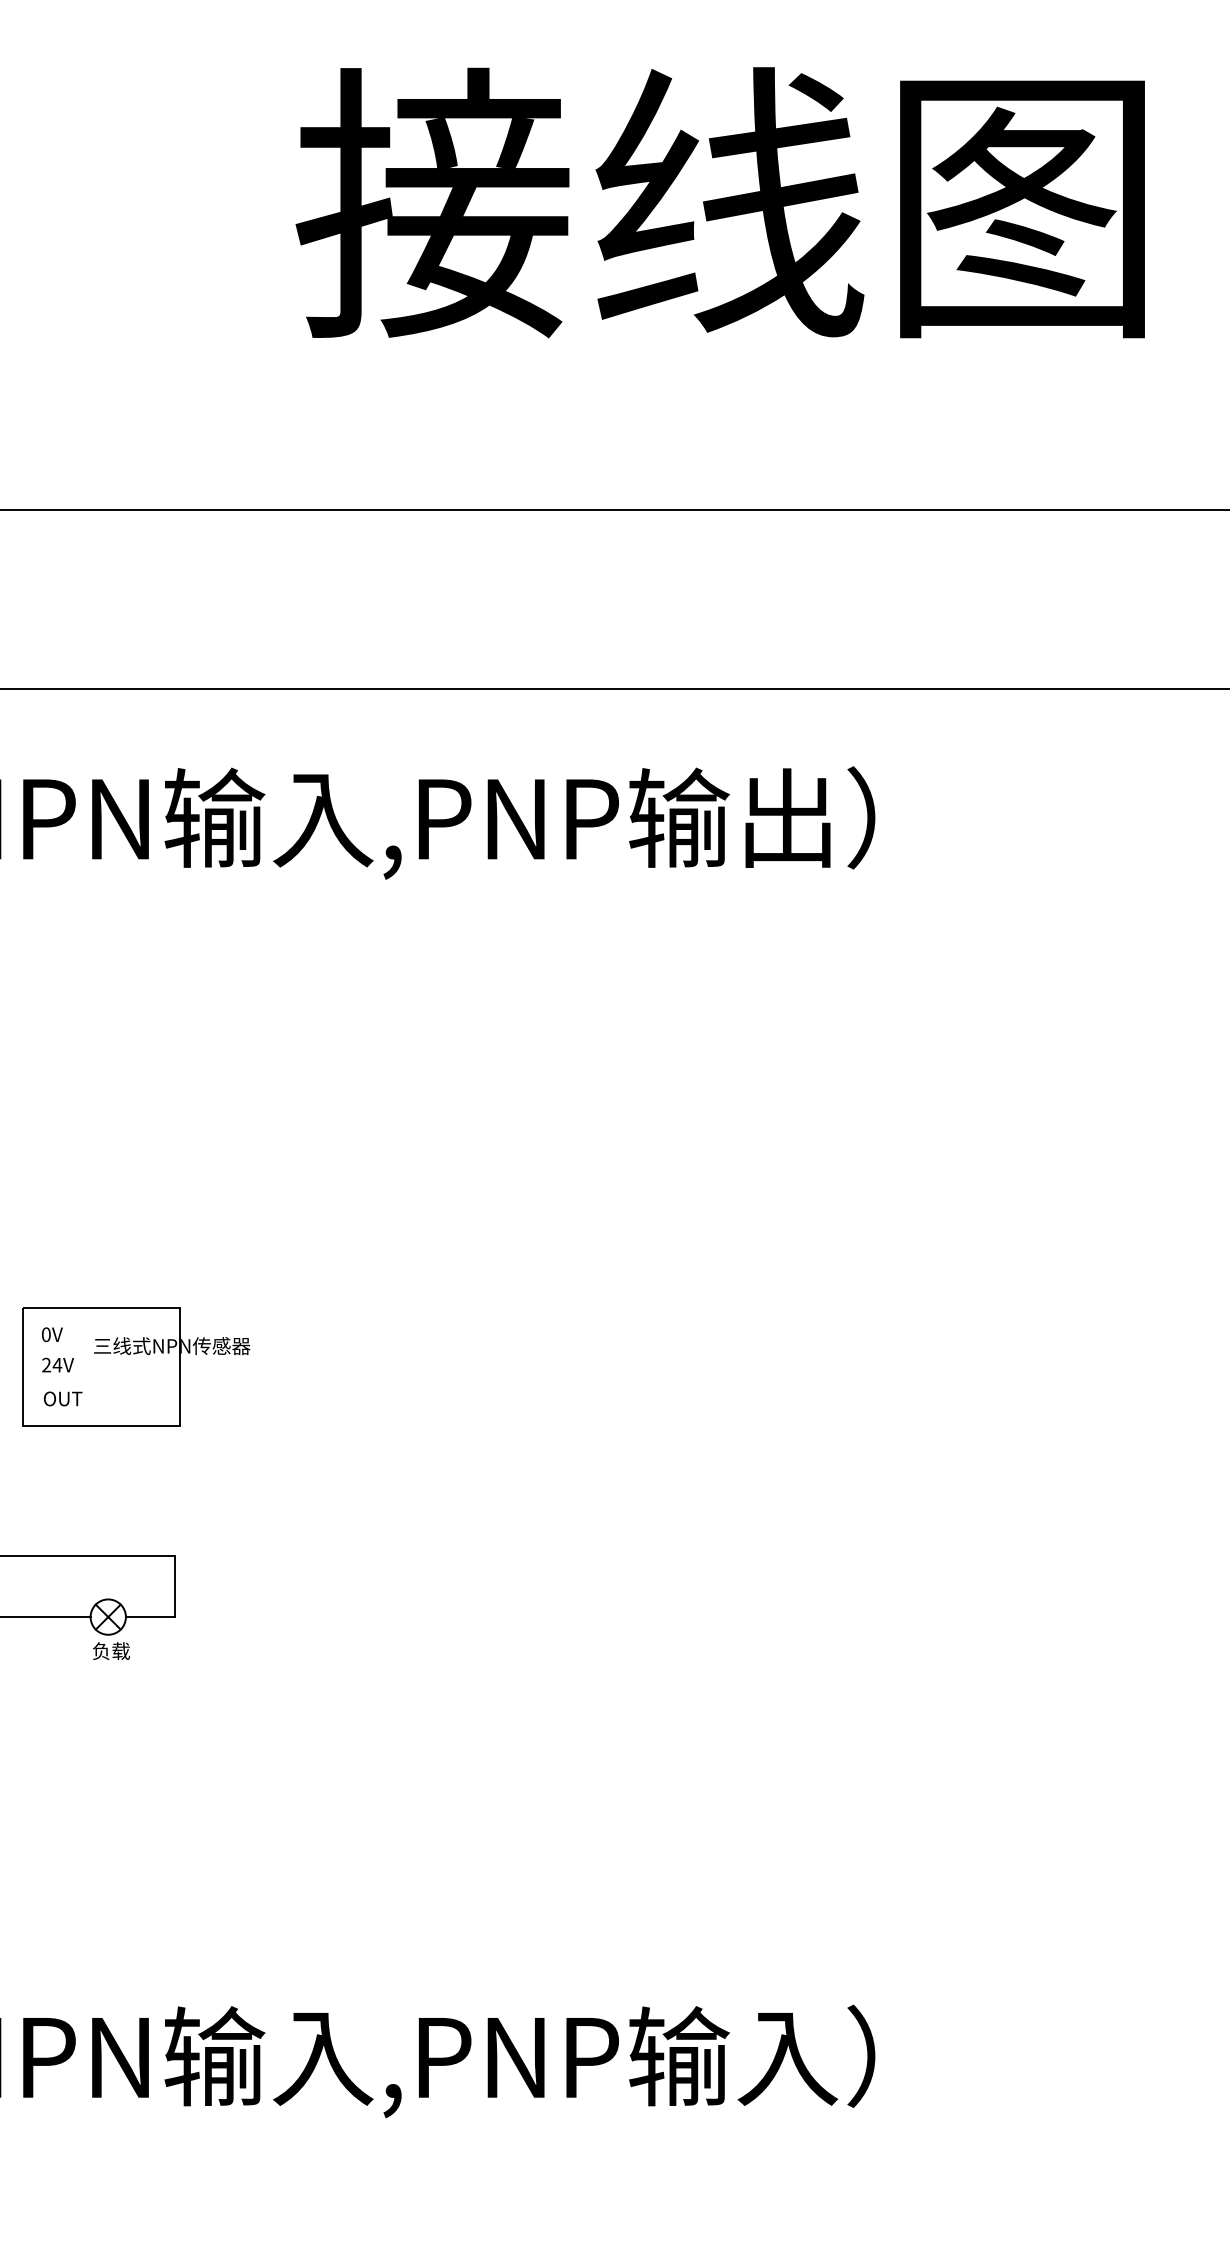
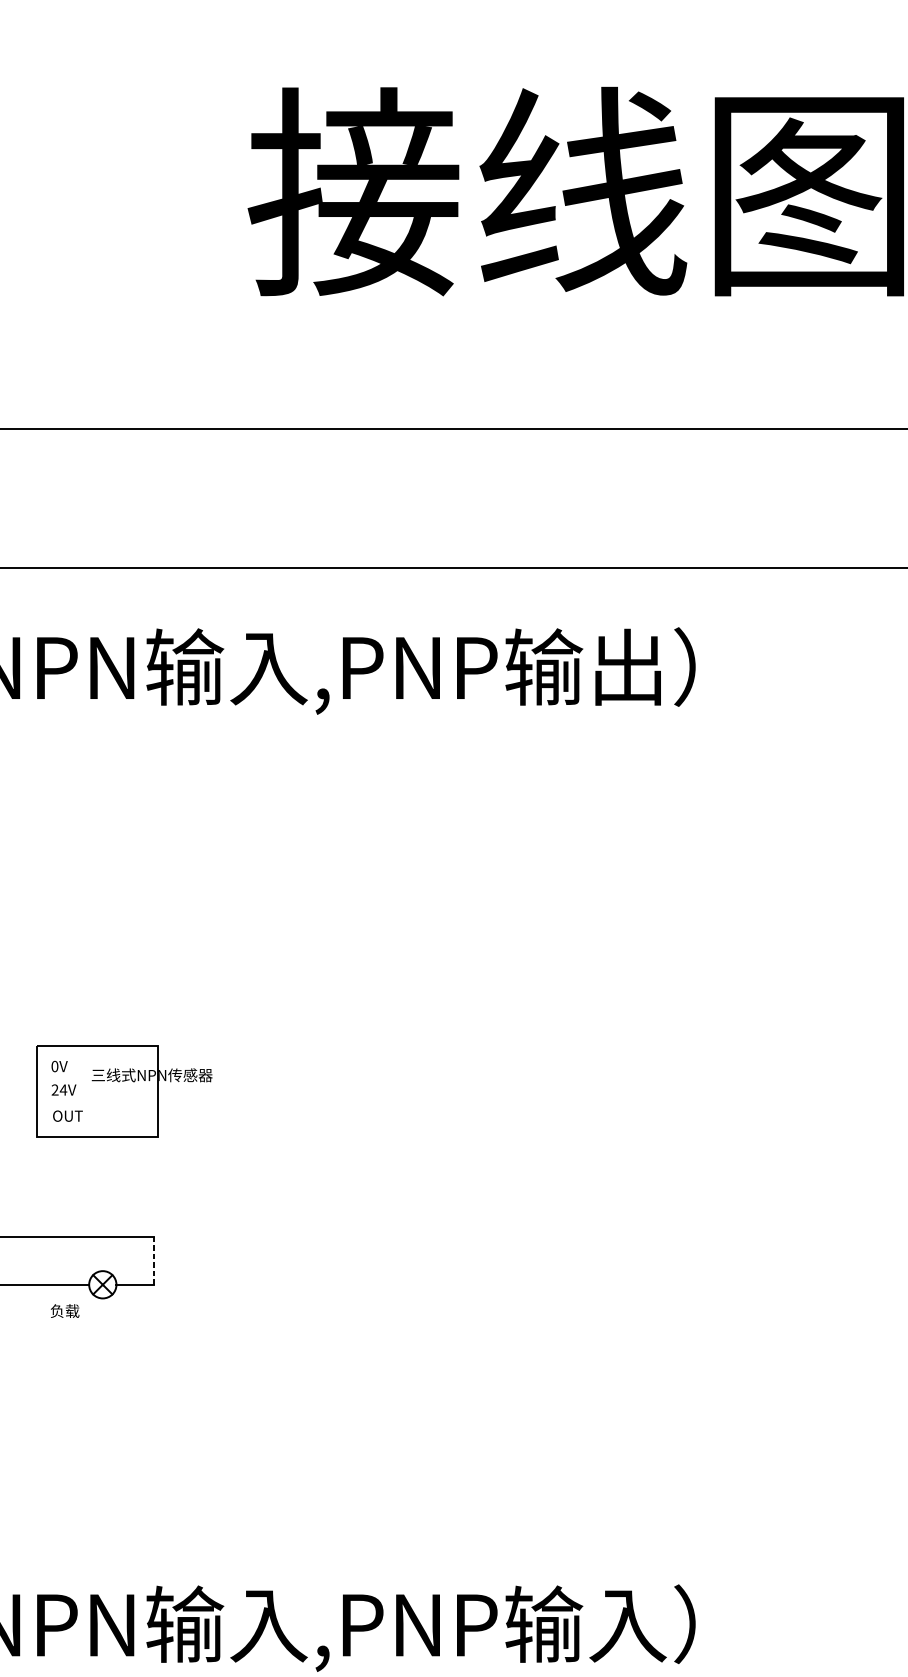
line: (175, 1586) -> (154, 1261), solid -> dashed
text: (111, 1650) -> (65, 1310), moved

